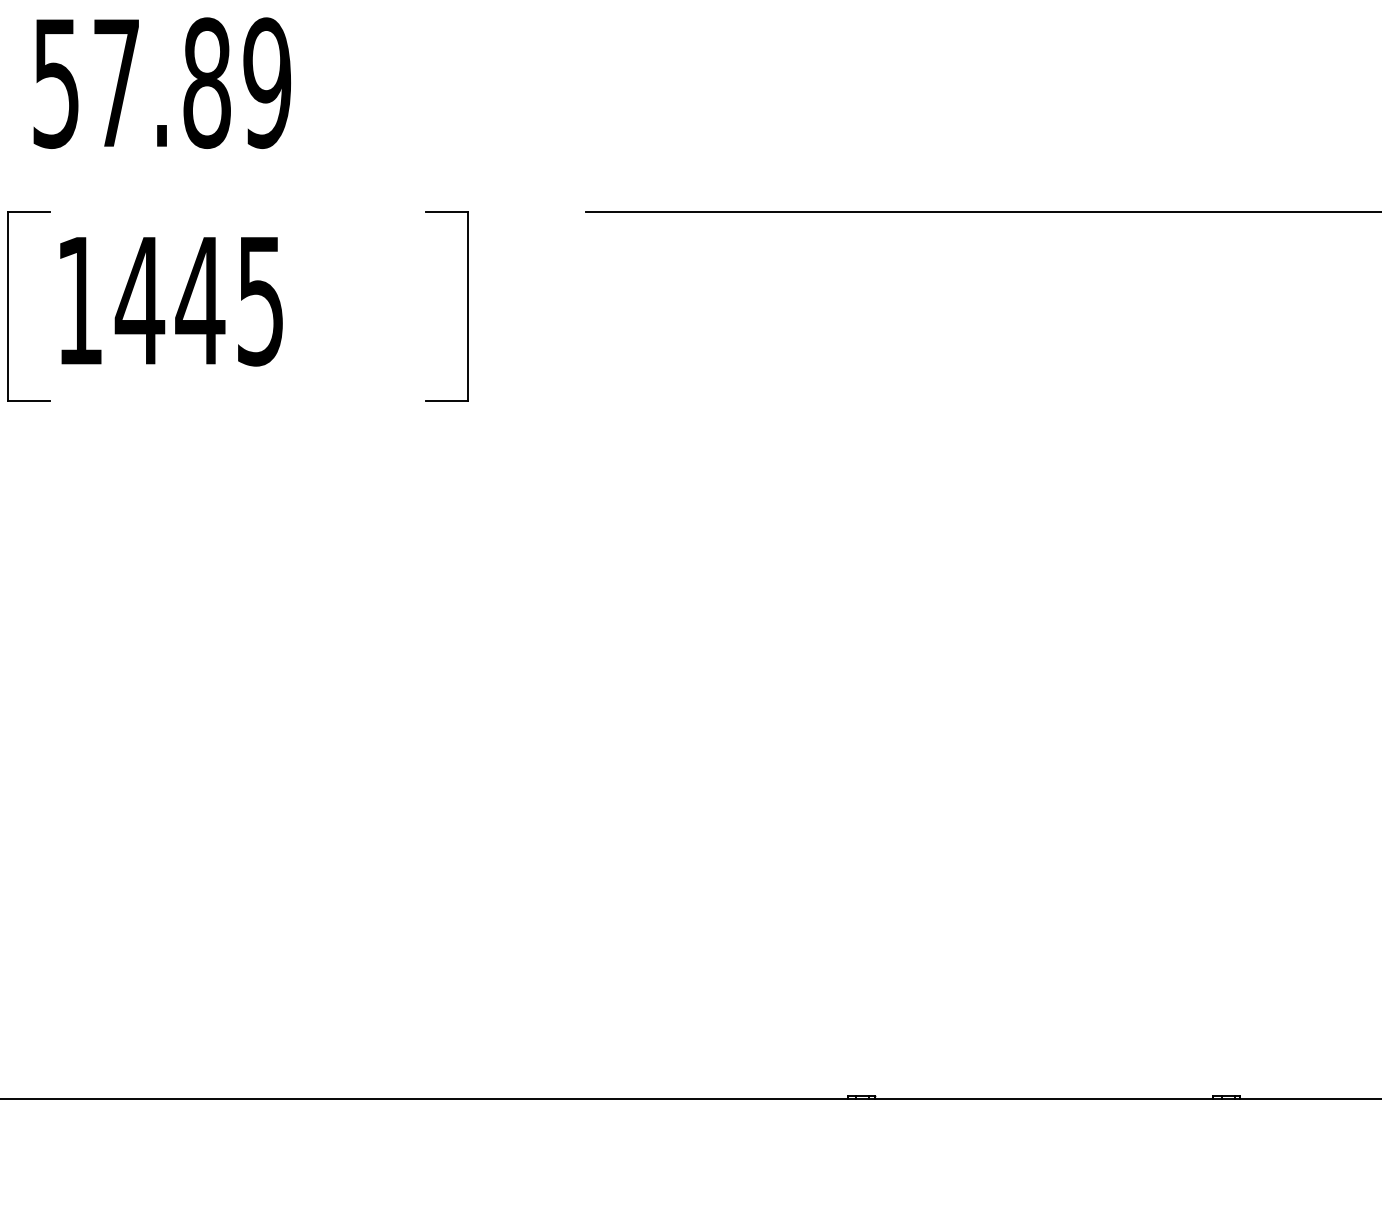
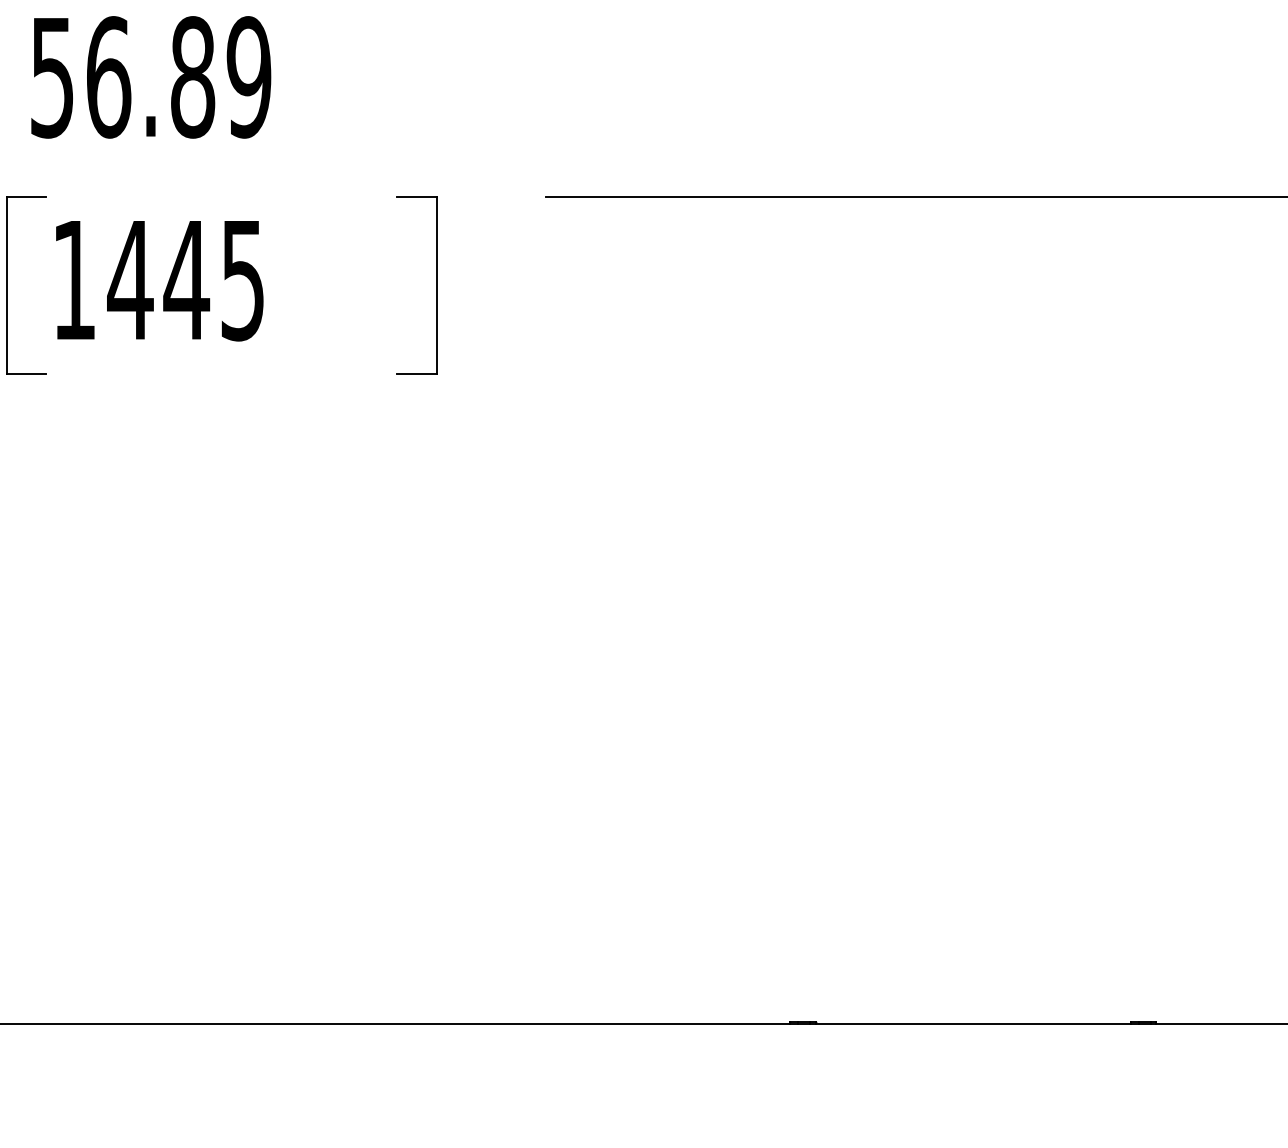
text: (117, 83) -> (109, 77), 57.89 -> 56.89

